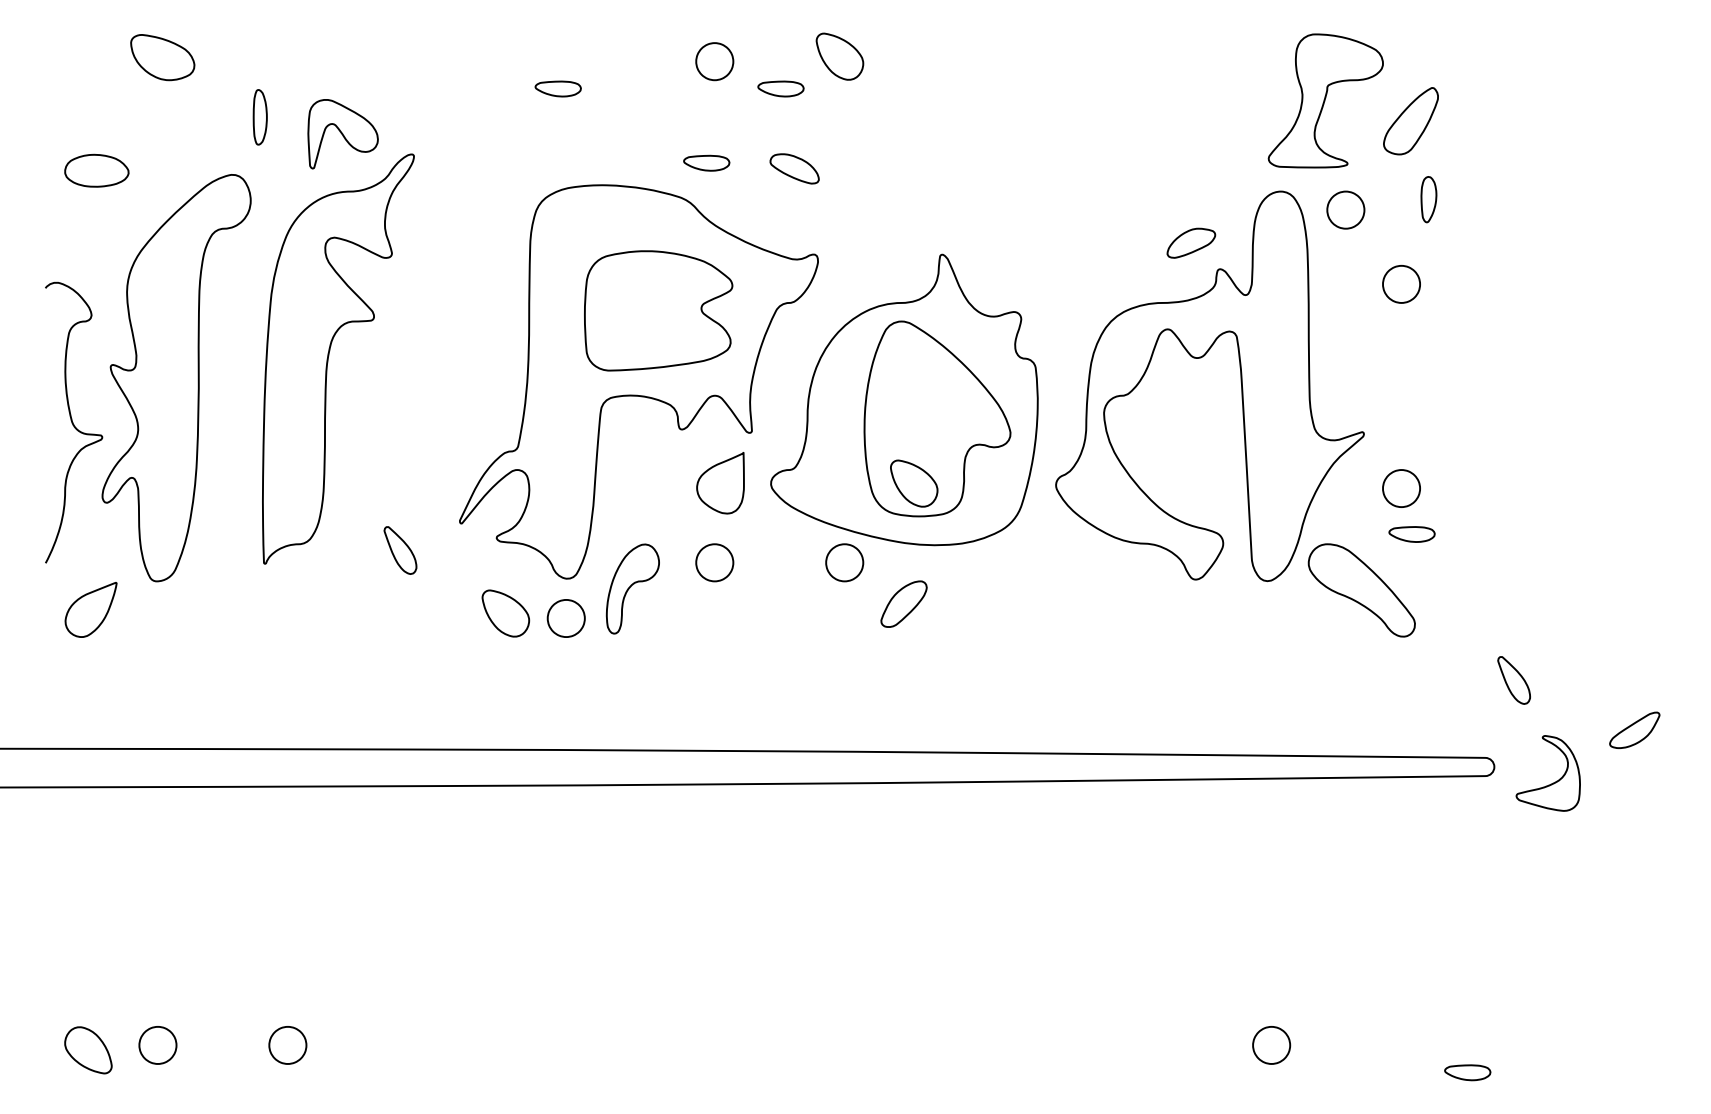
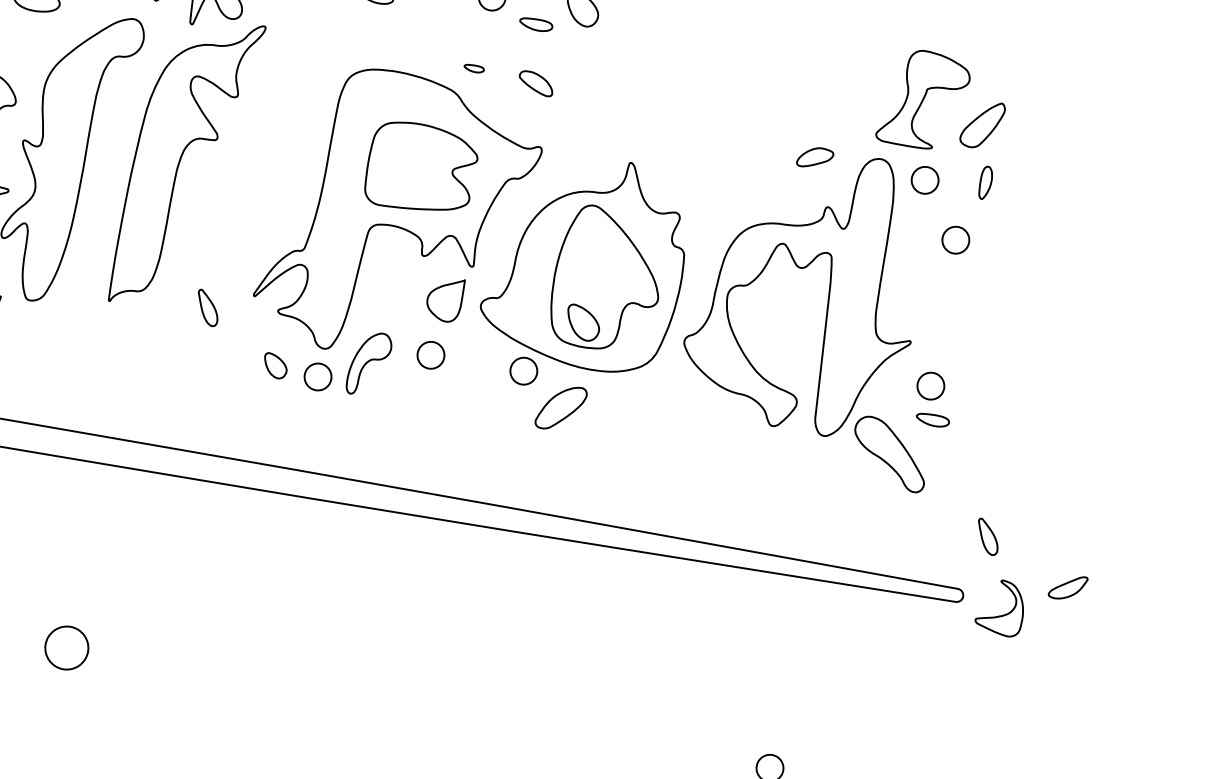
part: (706, 162) -> (473, 68), size x0.6
part: (1191, 242) -> (815, 157), moved
part: (903, 603) -> (560, 407), size x1.4
part: (505, 613) -> (275, 365), size x0.7
part: (287, 1045) -> (66, 648), size x1.6

